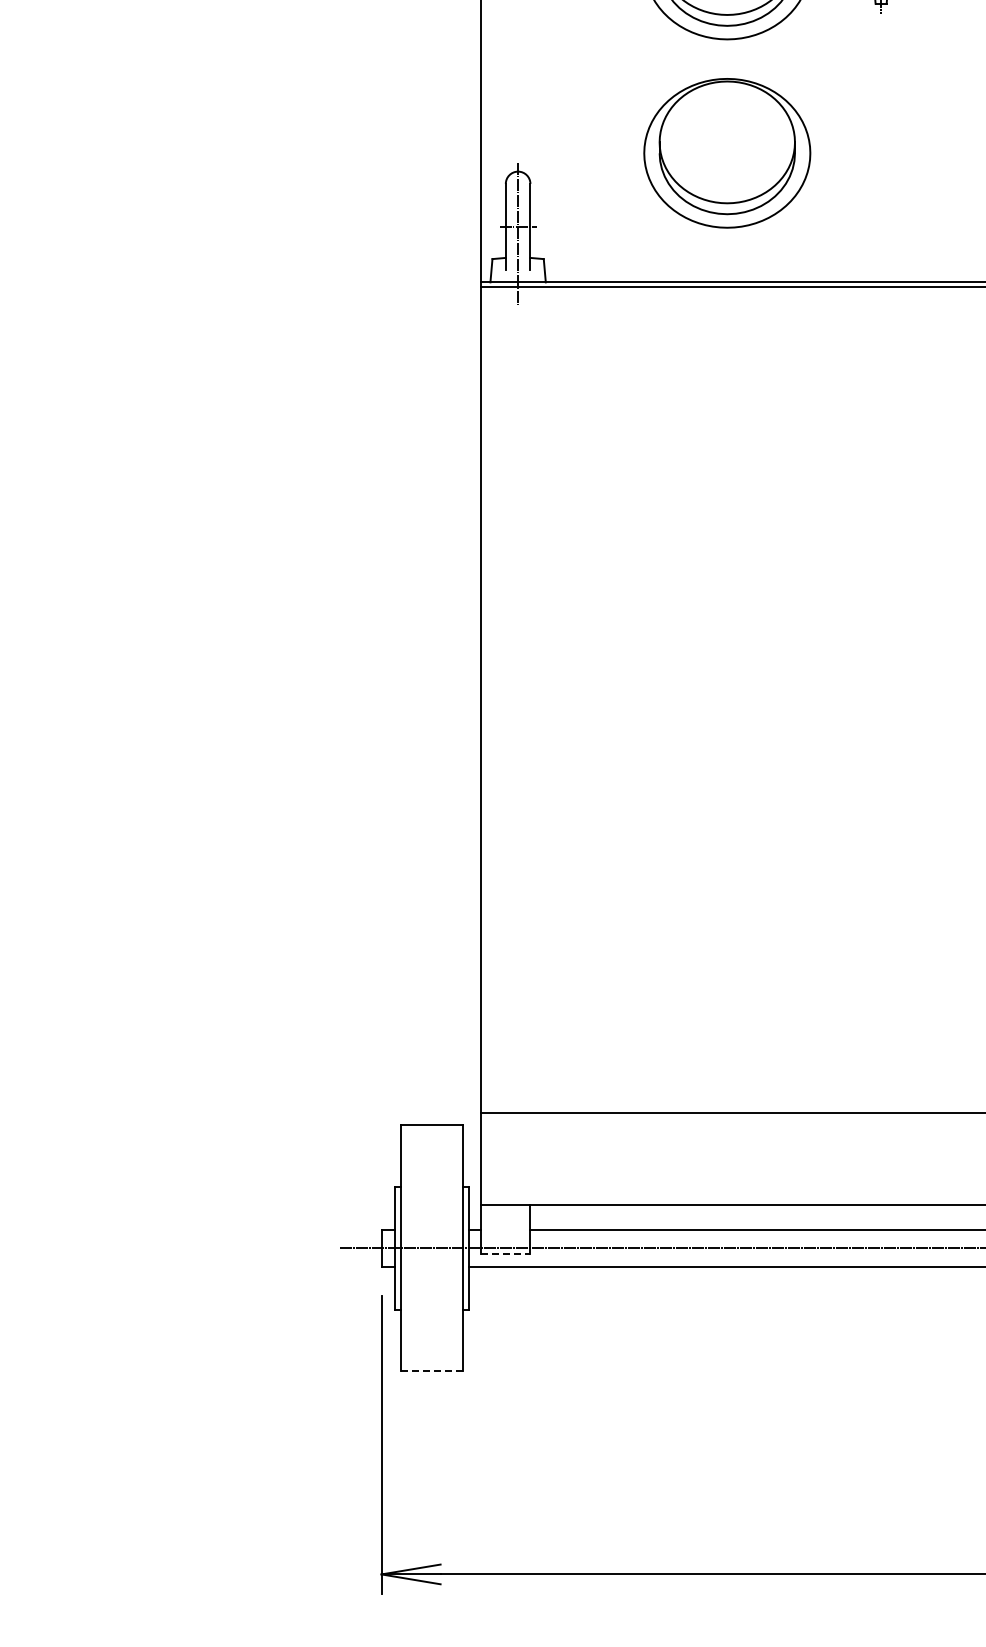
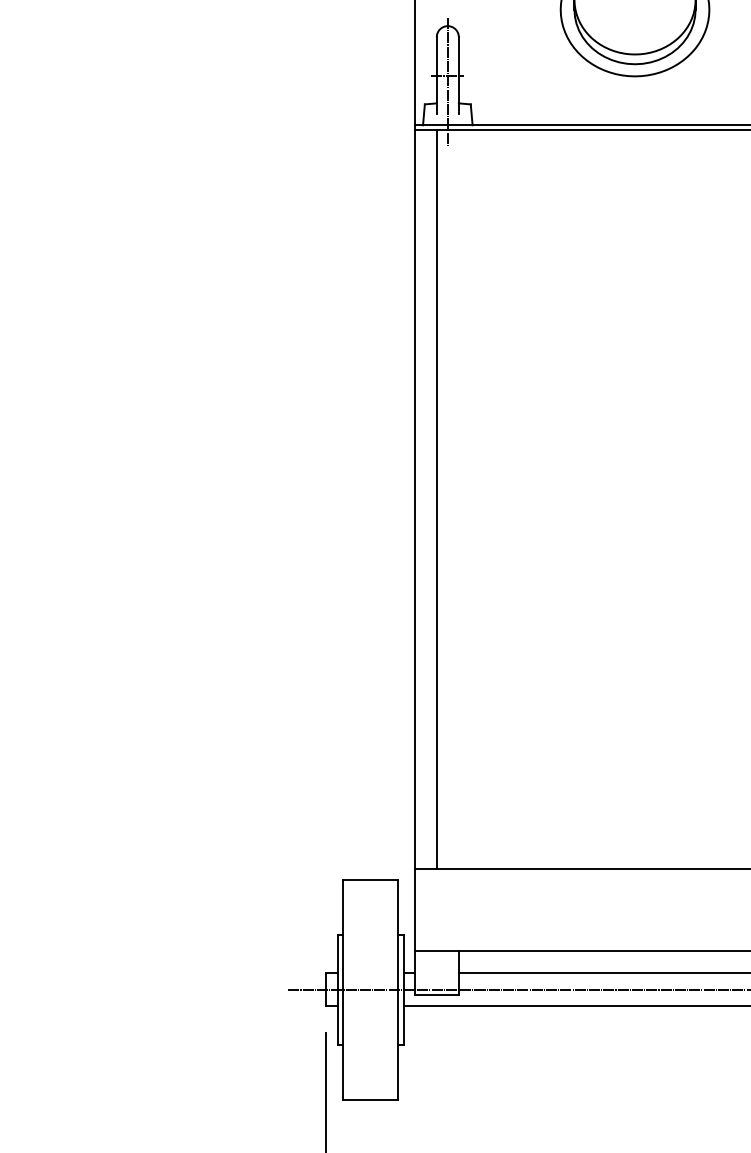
line: (505, 699) -> (436, 498), added
line: (505, 1254) -> (436, 995), dashed -> solid
line: (431, 1371) -> (370, 1100), dashed -> solid

